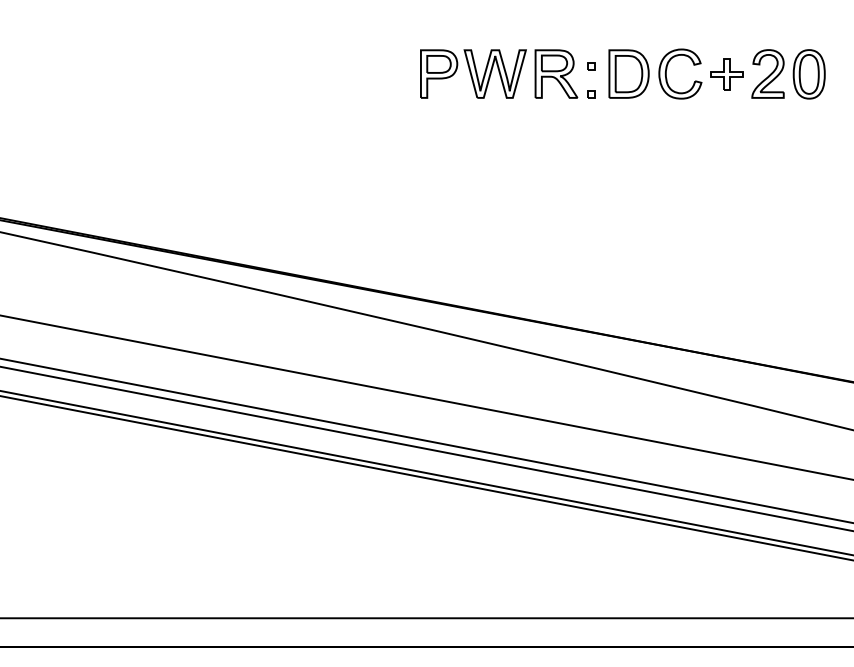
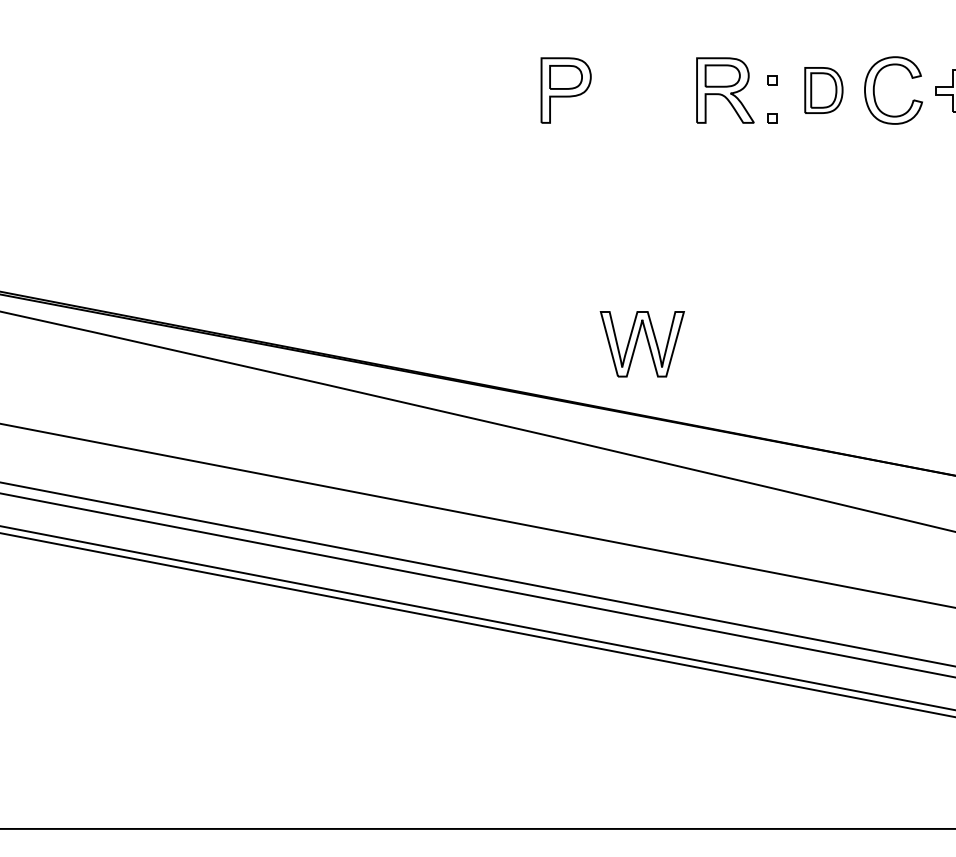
part: (494, 73) -> (641, 343), moved
part: (628, 73) -> (823, 89), size x0.7

